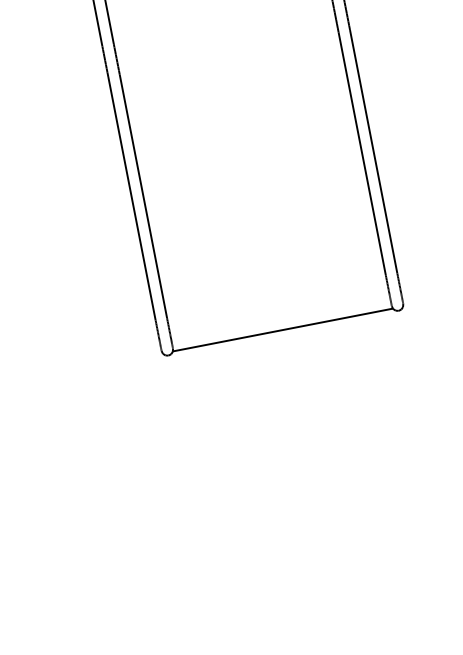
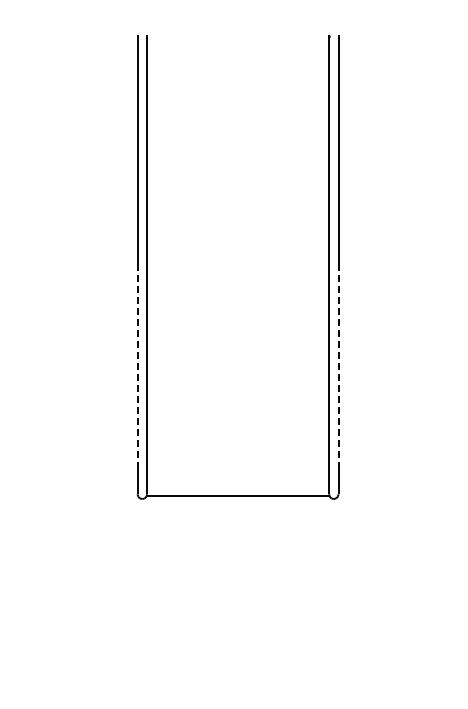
line: (373, 151) -> (338, 367), solid -> dashed
line: (131, 198) -> (137, 367), solid -> dashed

